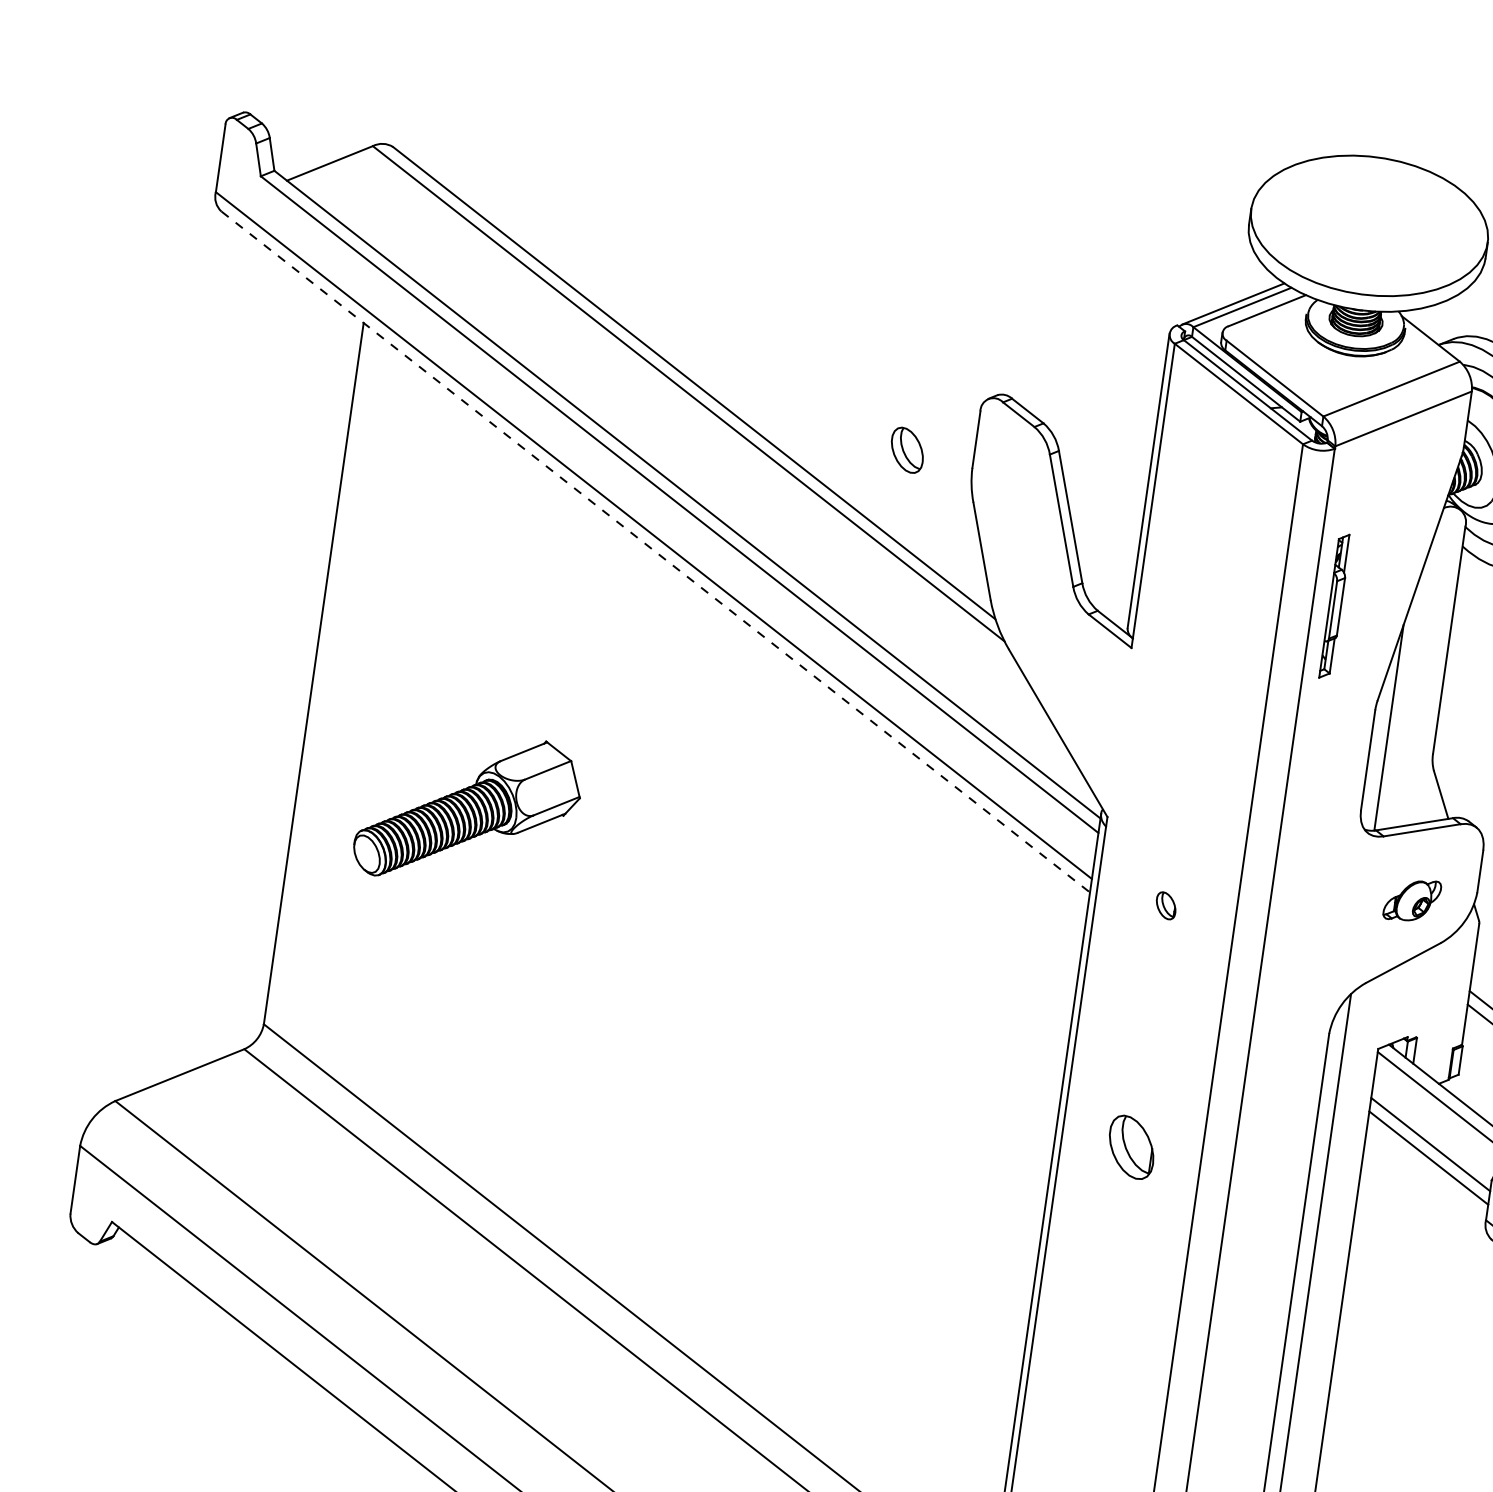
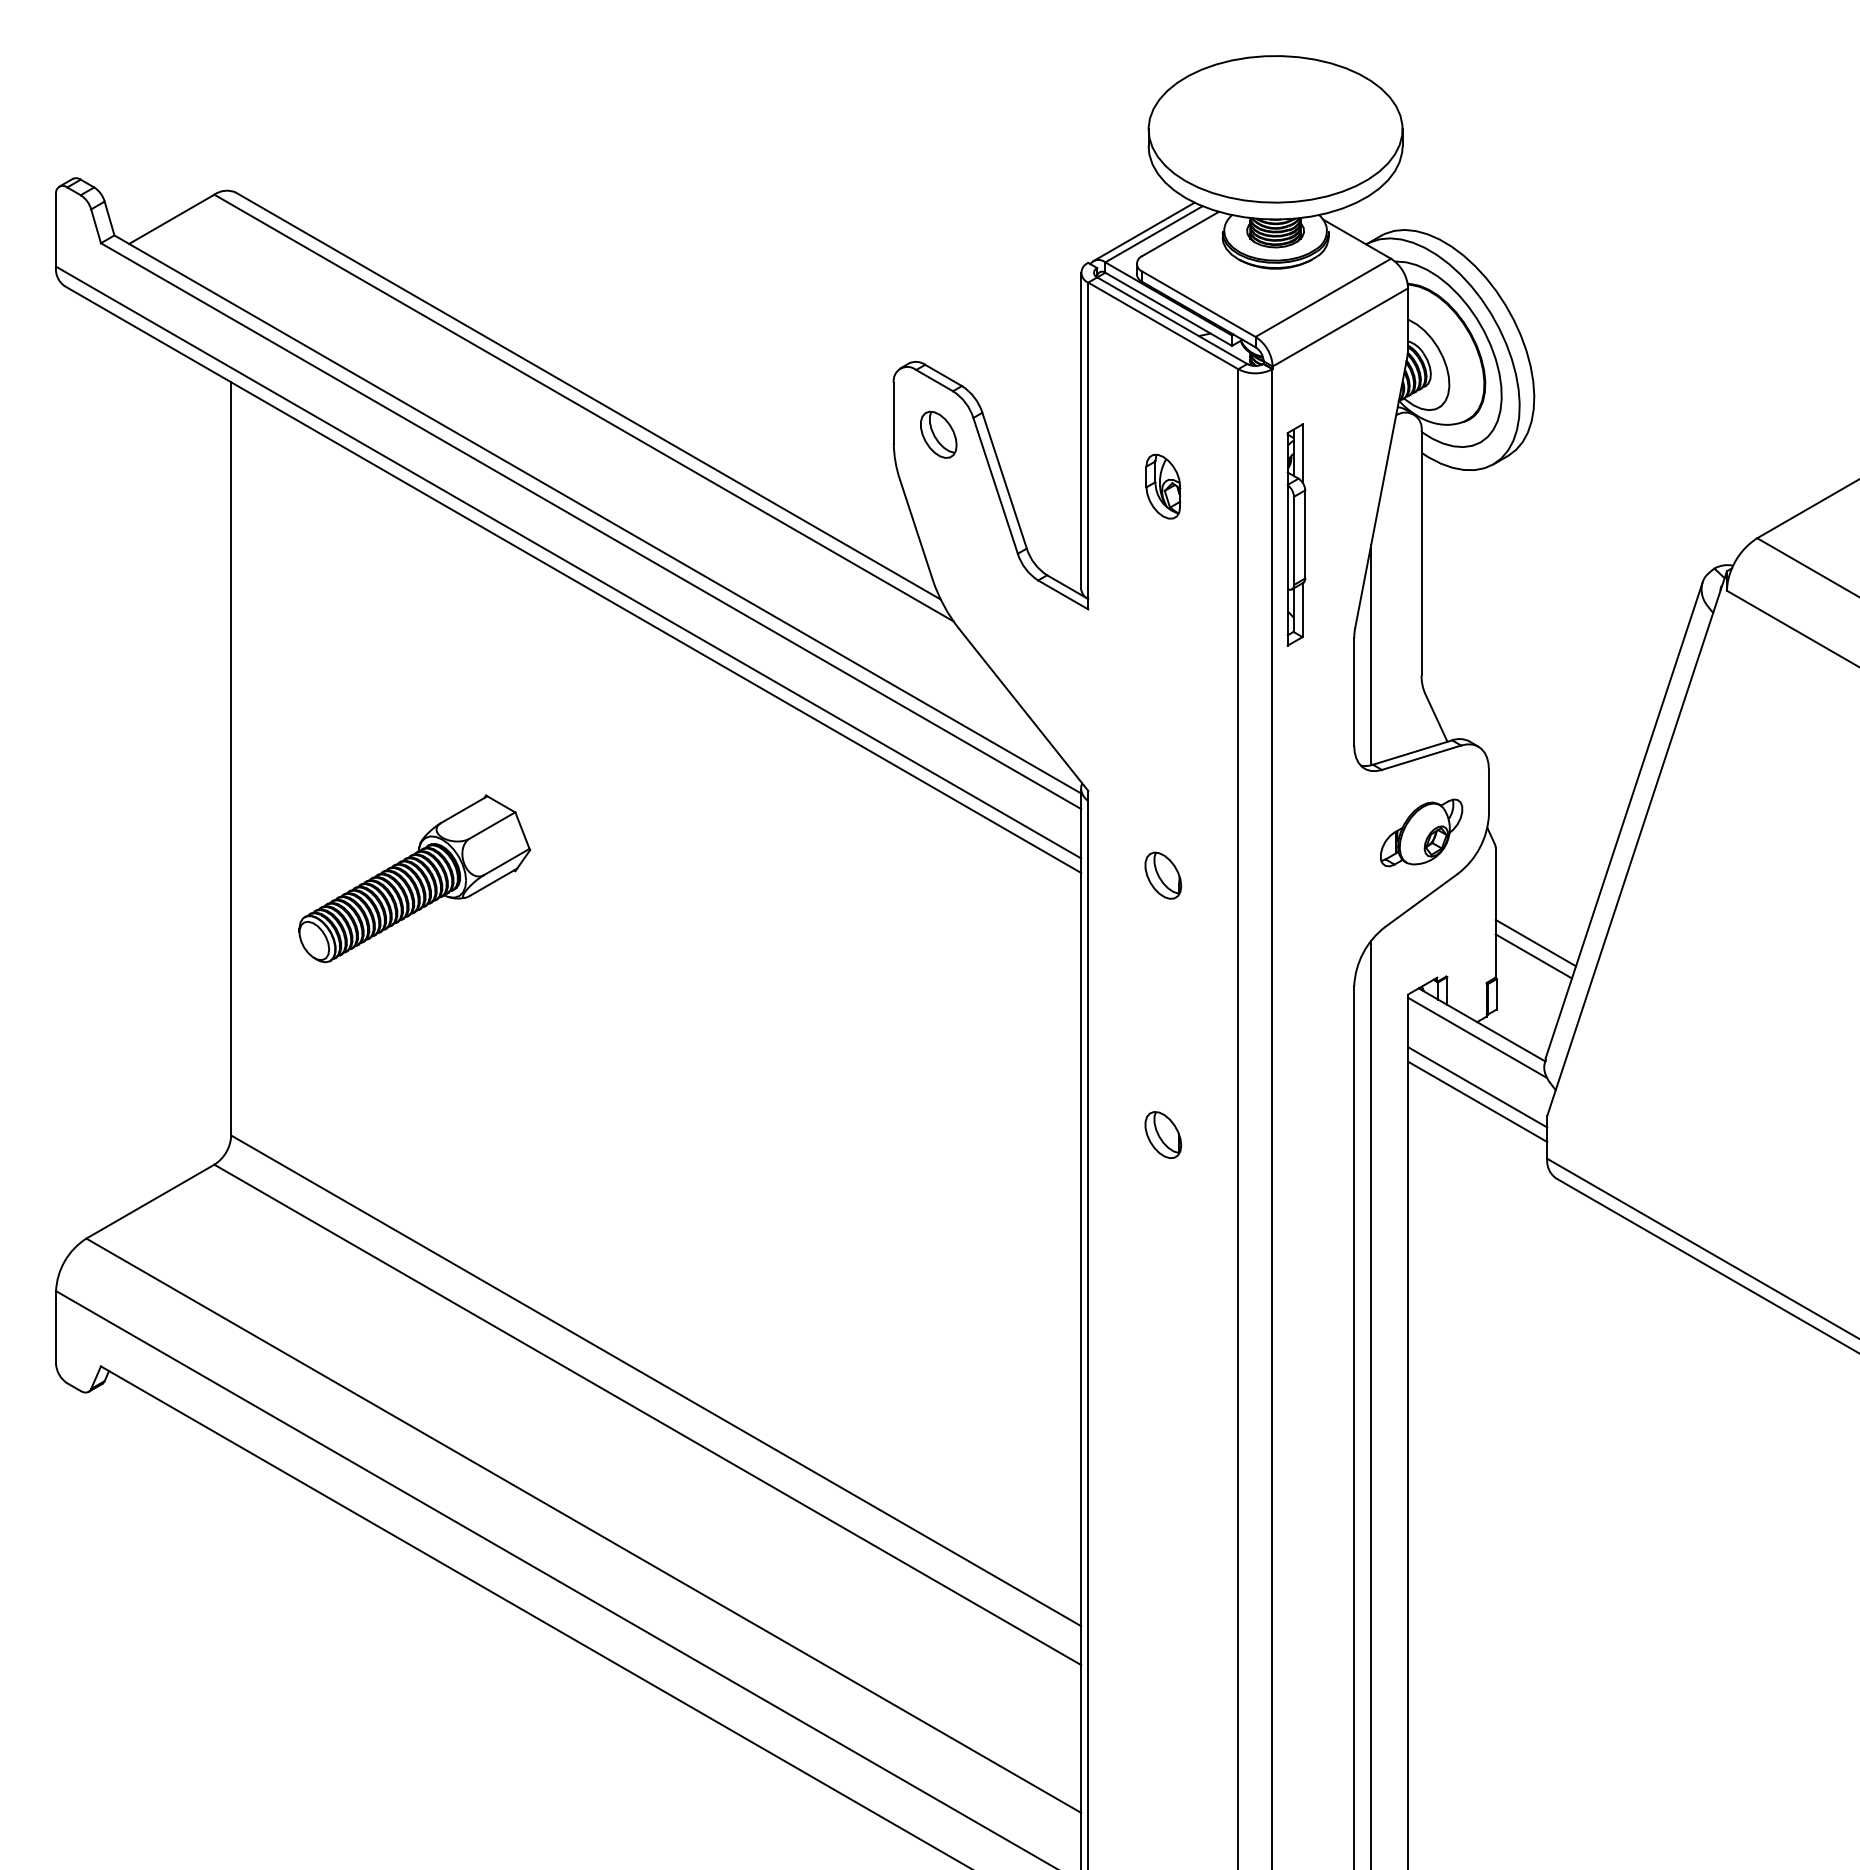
part: (907, 449) -> (938, 434), moved
part: (1217, 543) -> (1163, 486), added
line: (656, 551) -> (573, 579), dashed -> solid
part: (1335, 605) -> (1296, 534), size x1.43
part: (1412, 899) -> (1421, 832), size x1.43
part: (1166, 905) -> (1163, 875), size x1.67
part: (1131, 1146) -> (1163, 1134), size x0.71

